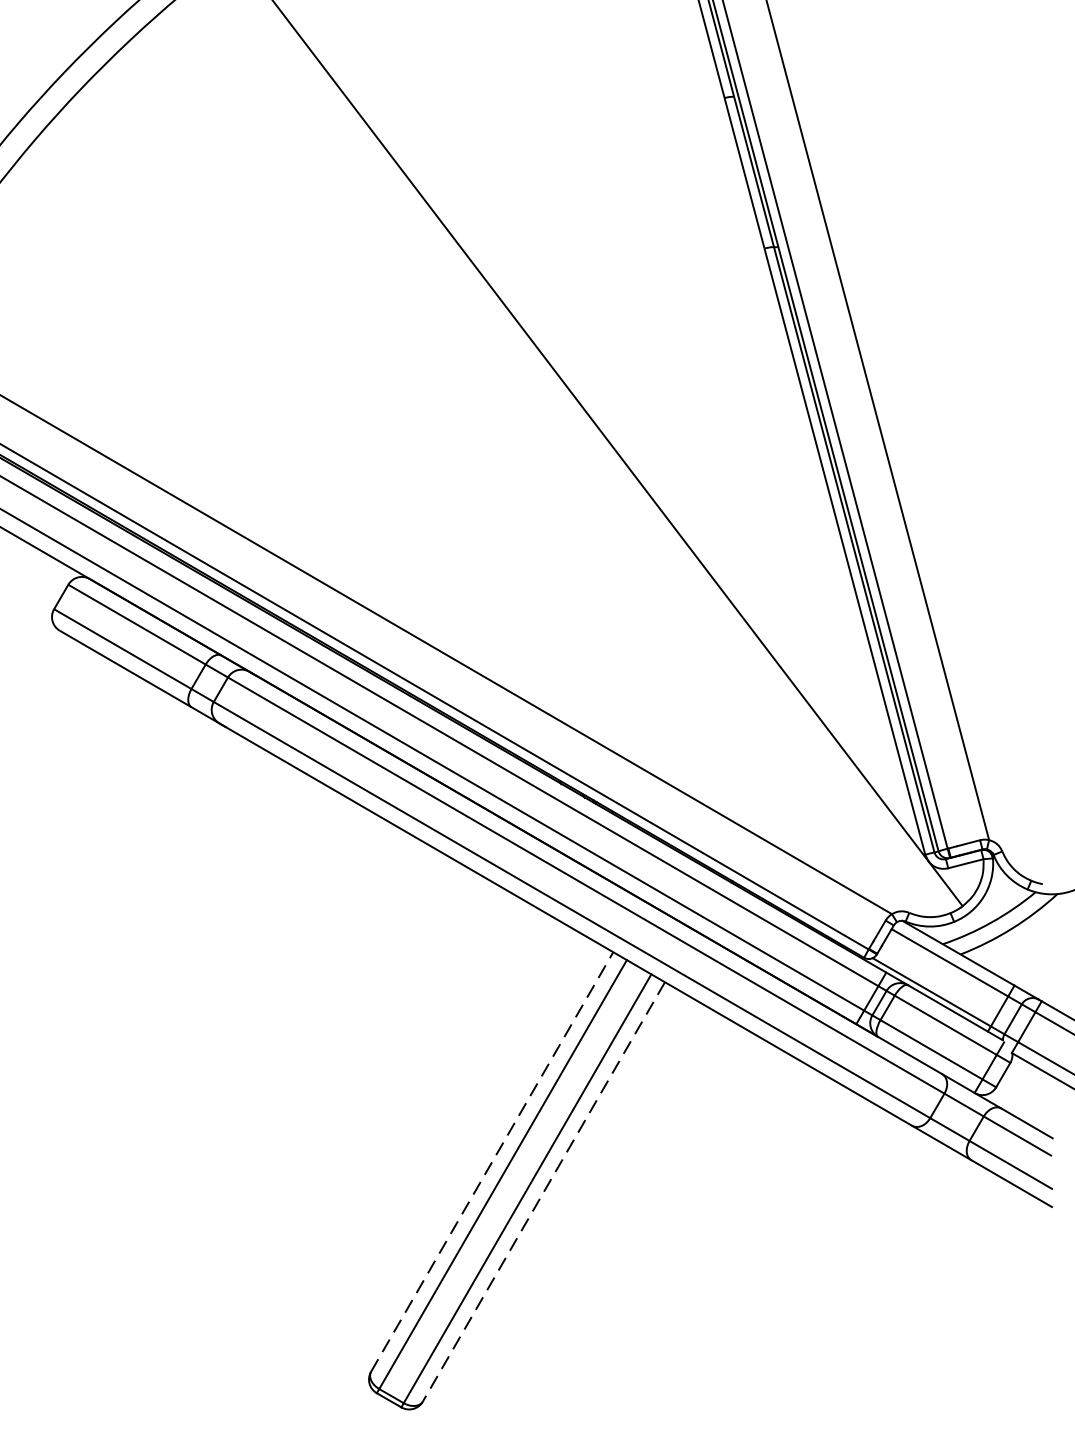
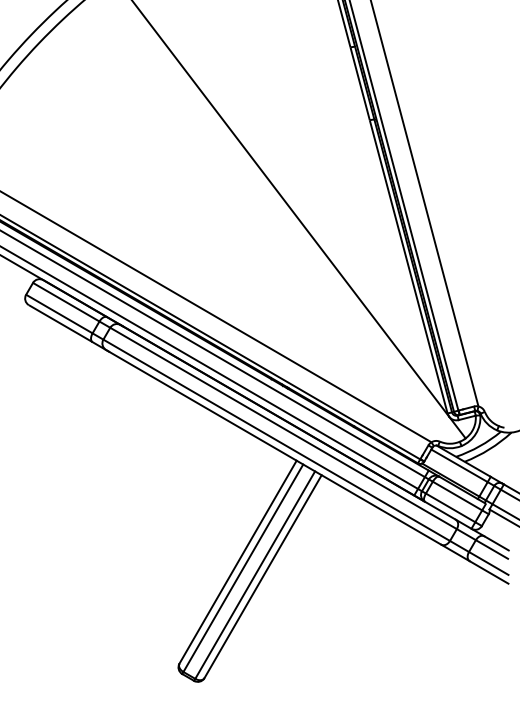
line: (493, 1160) -> (238, 561), dashed -> solid
line: (542, 1193) -> (262, 577), dashed -> solid

